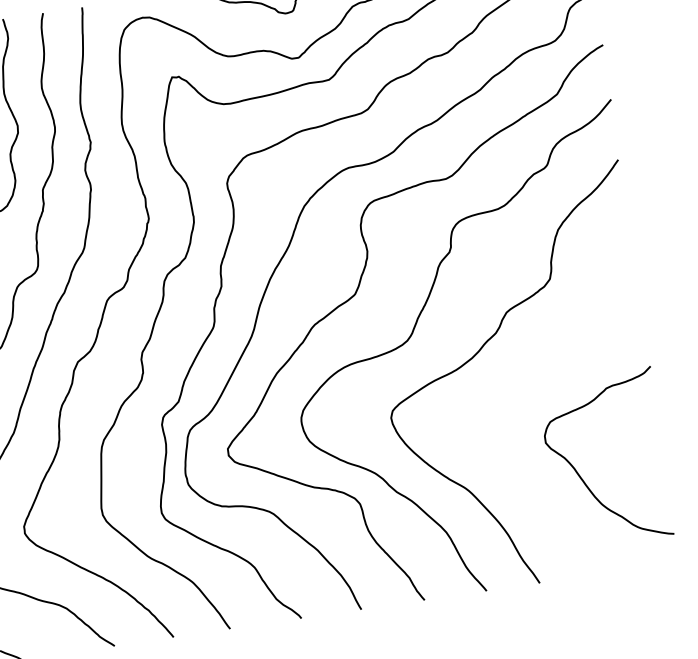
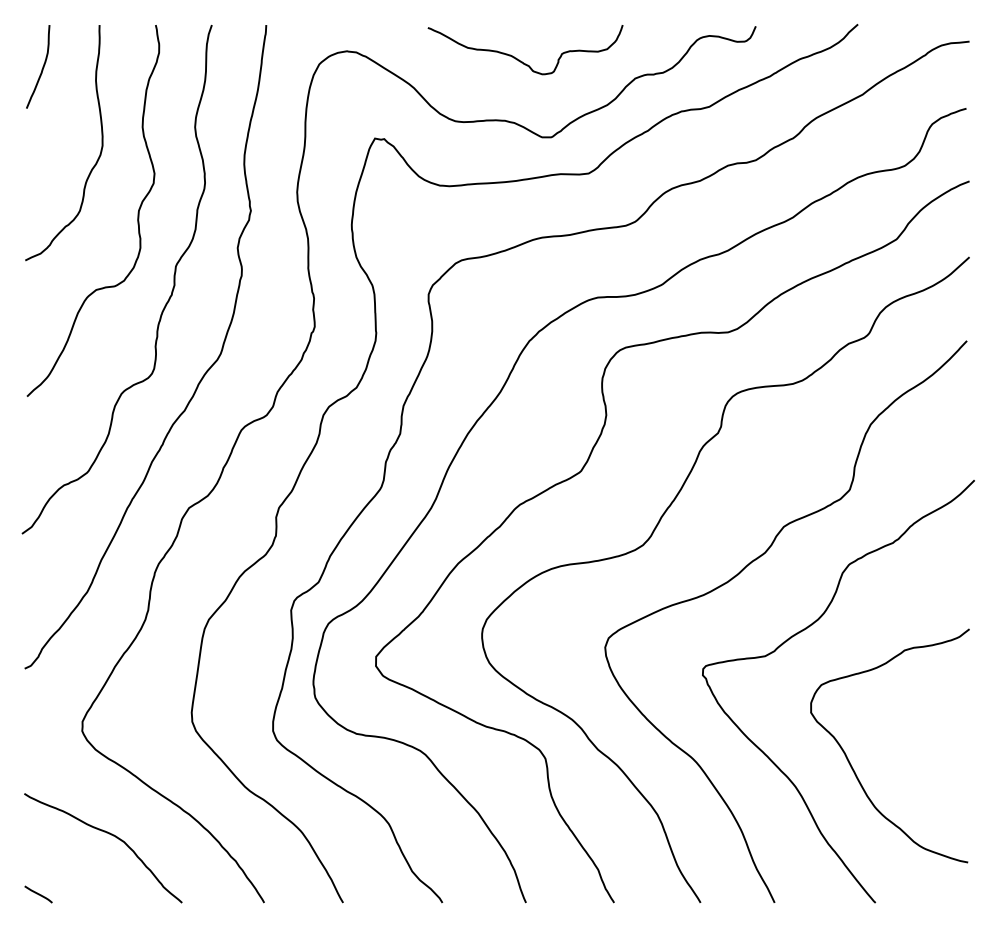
curve: (530, 386) -> (801, 632), added

